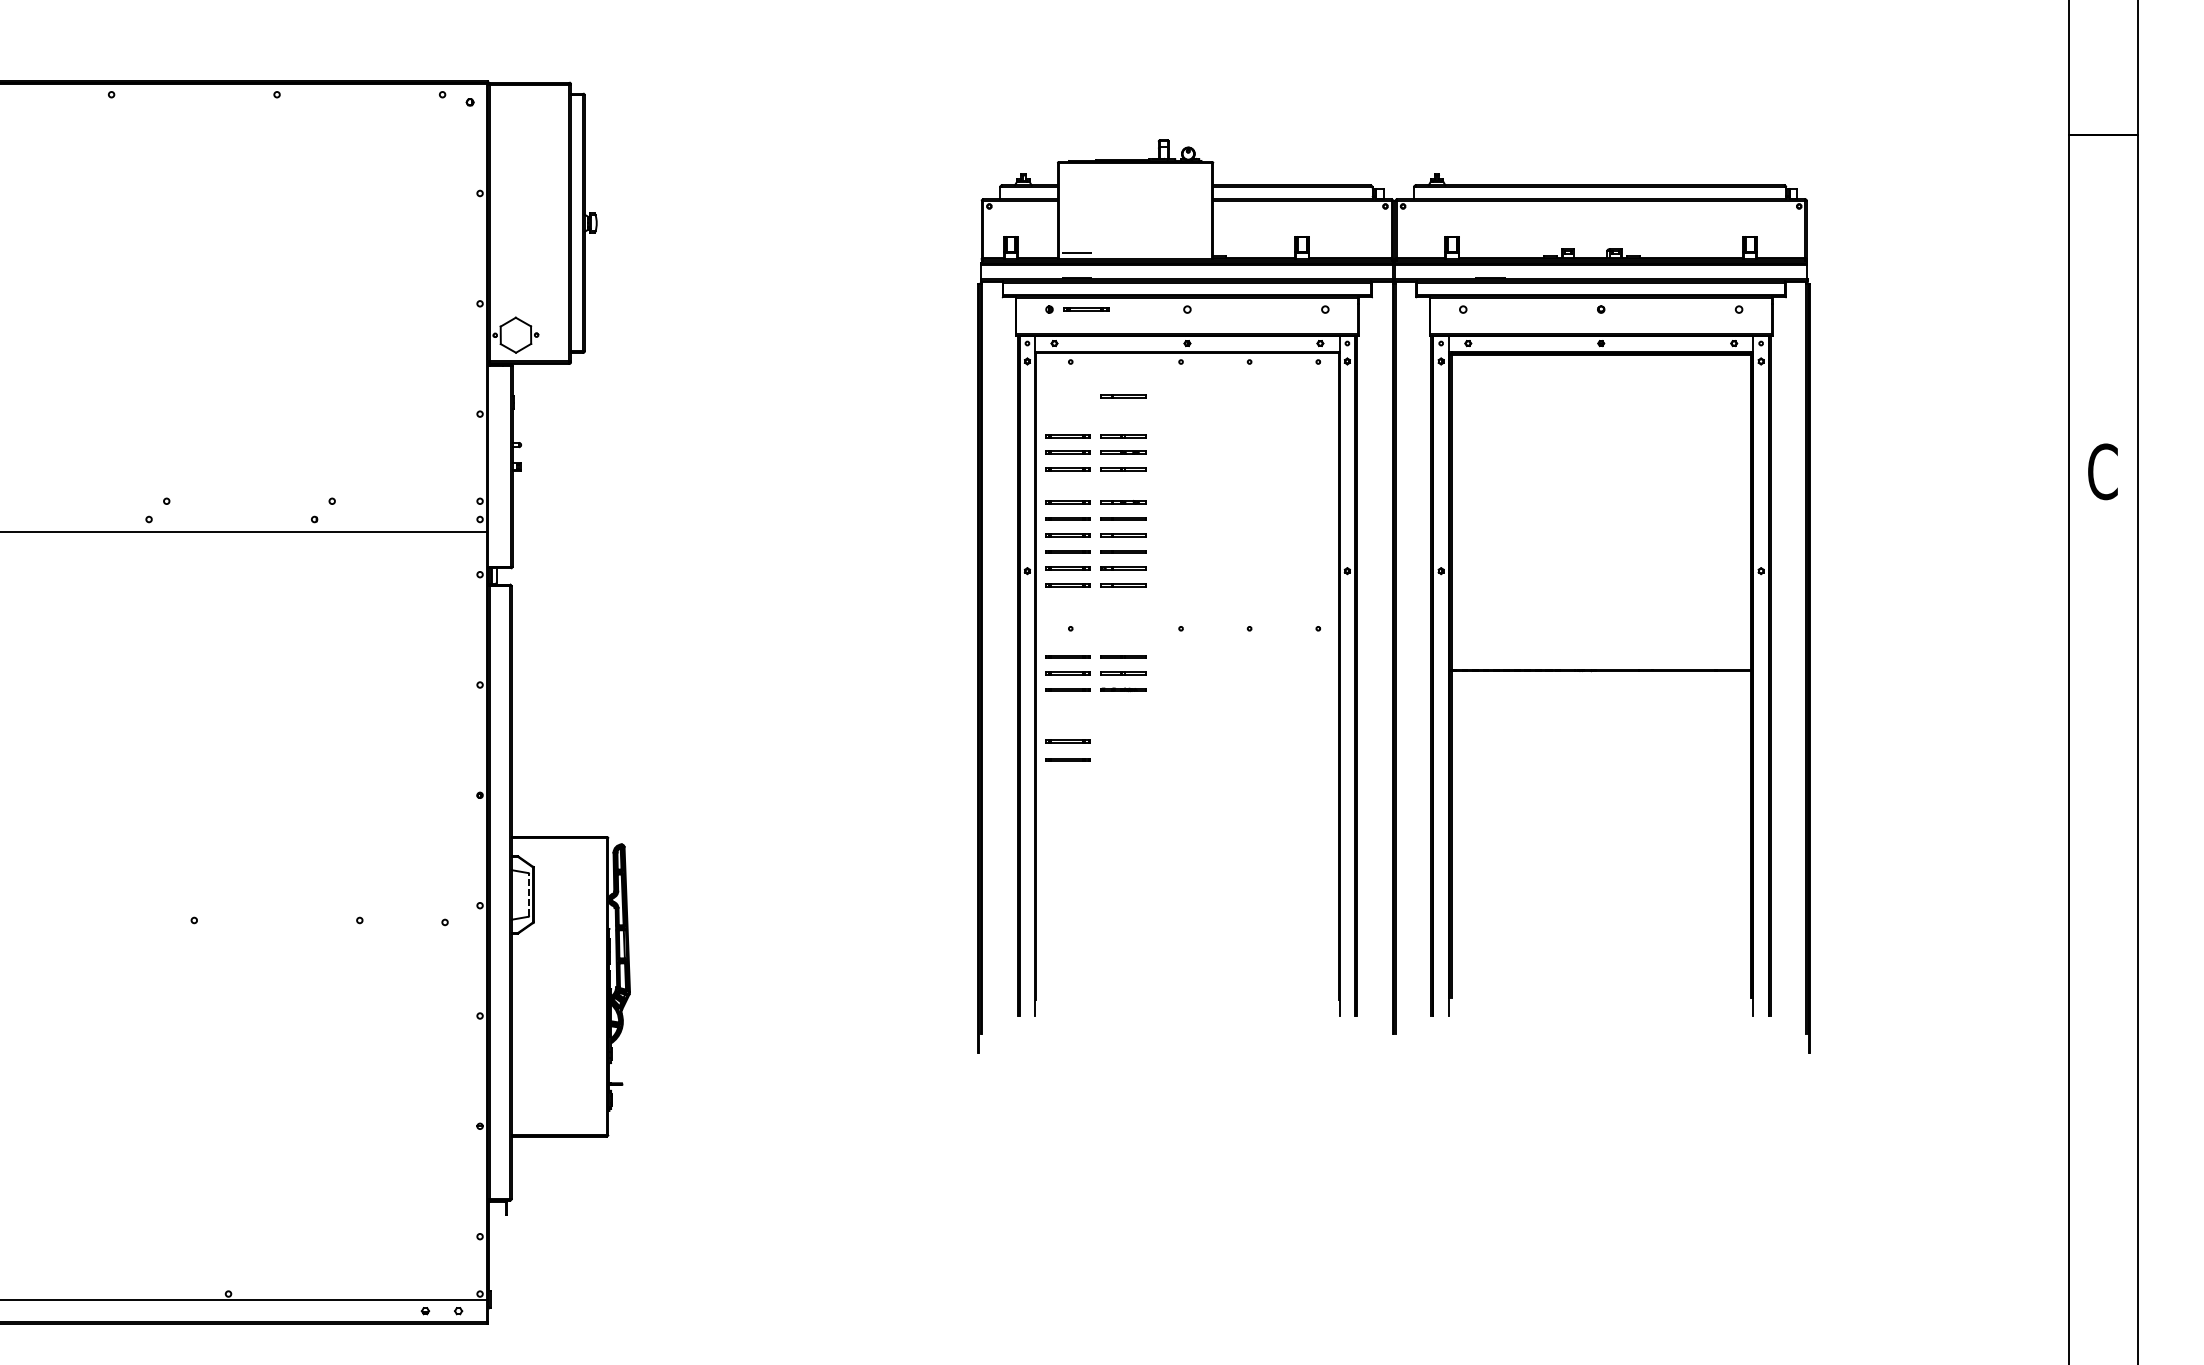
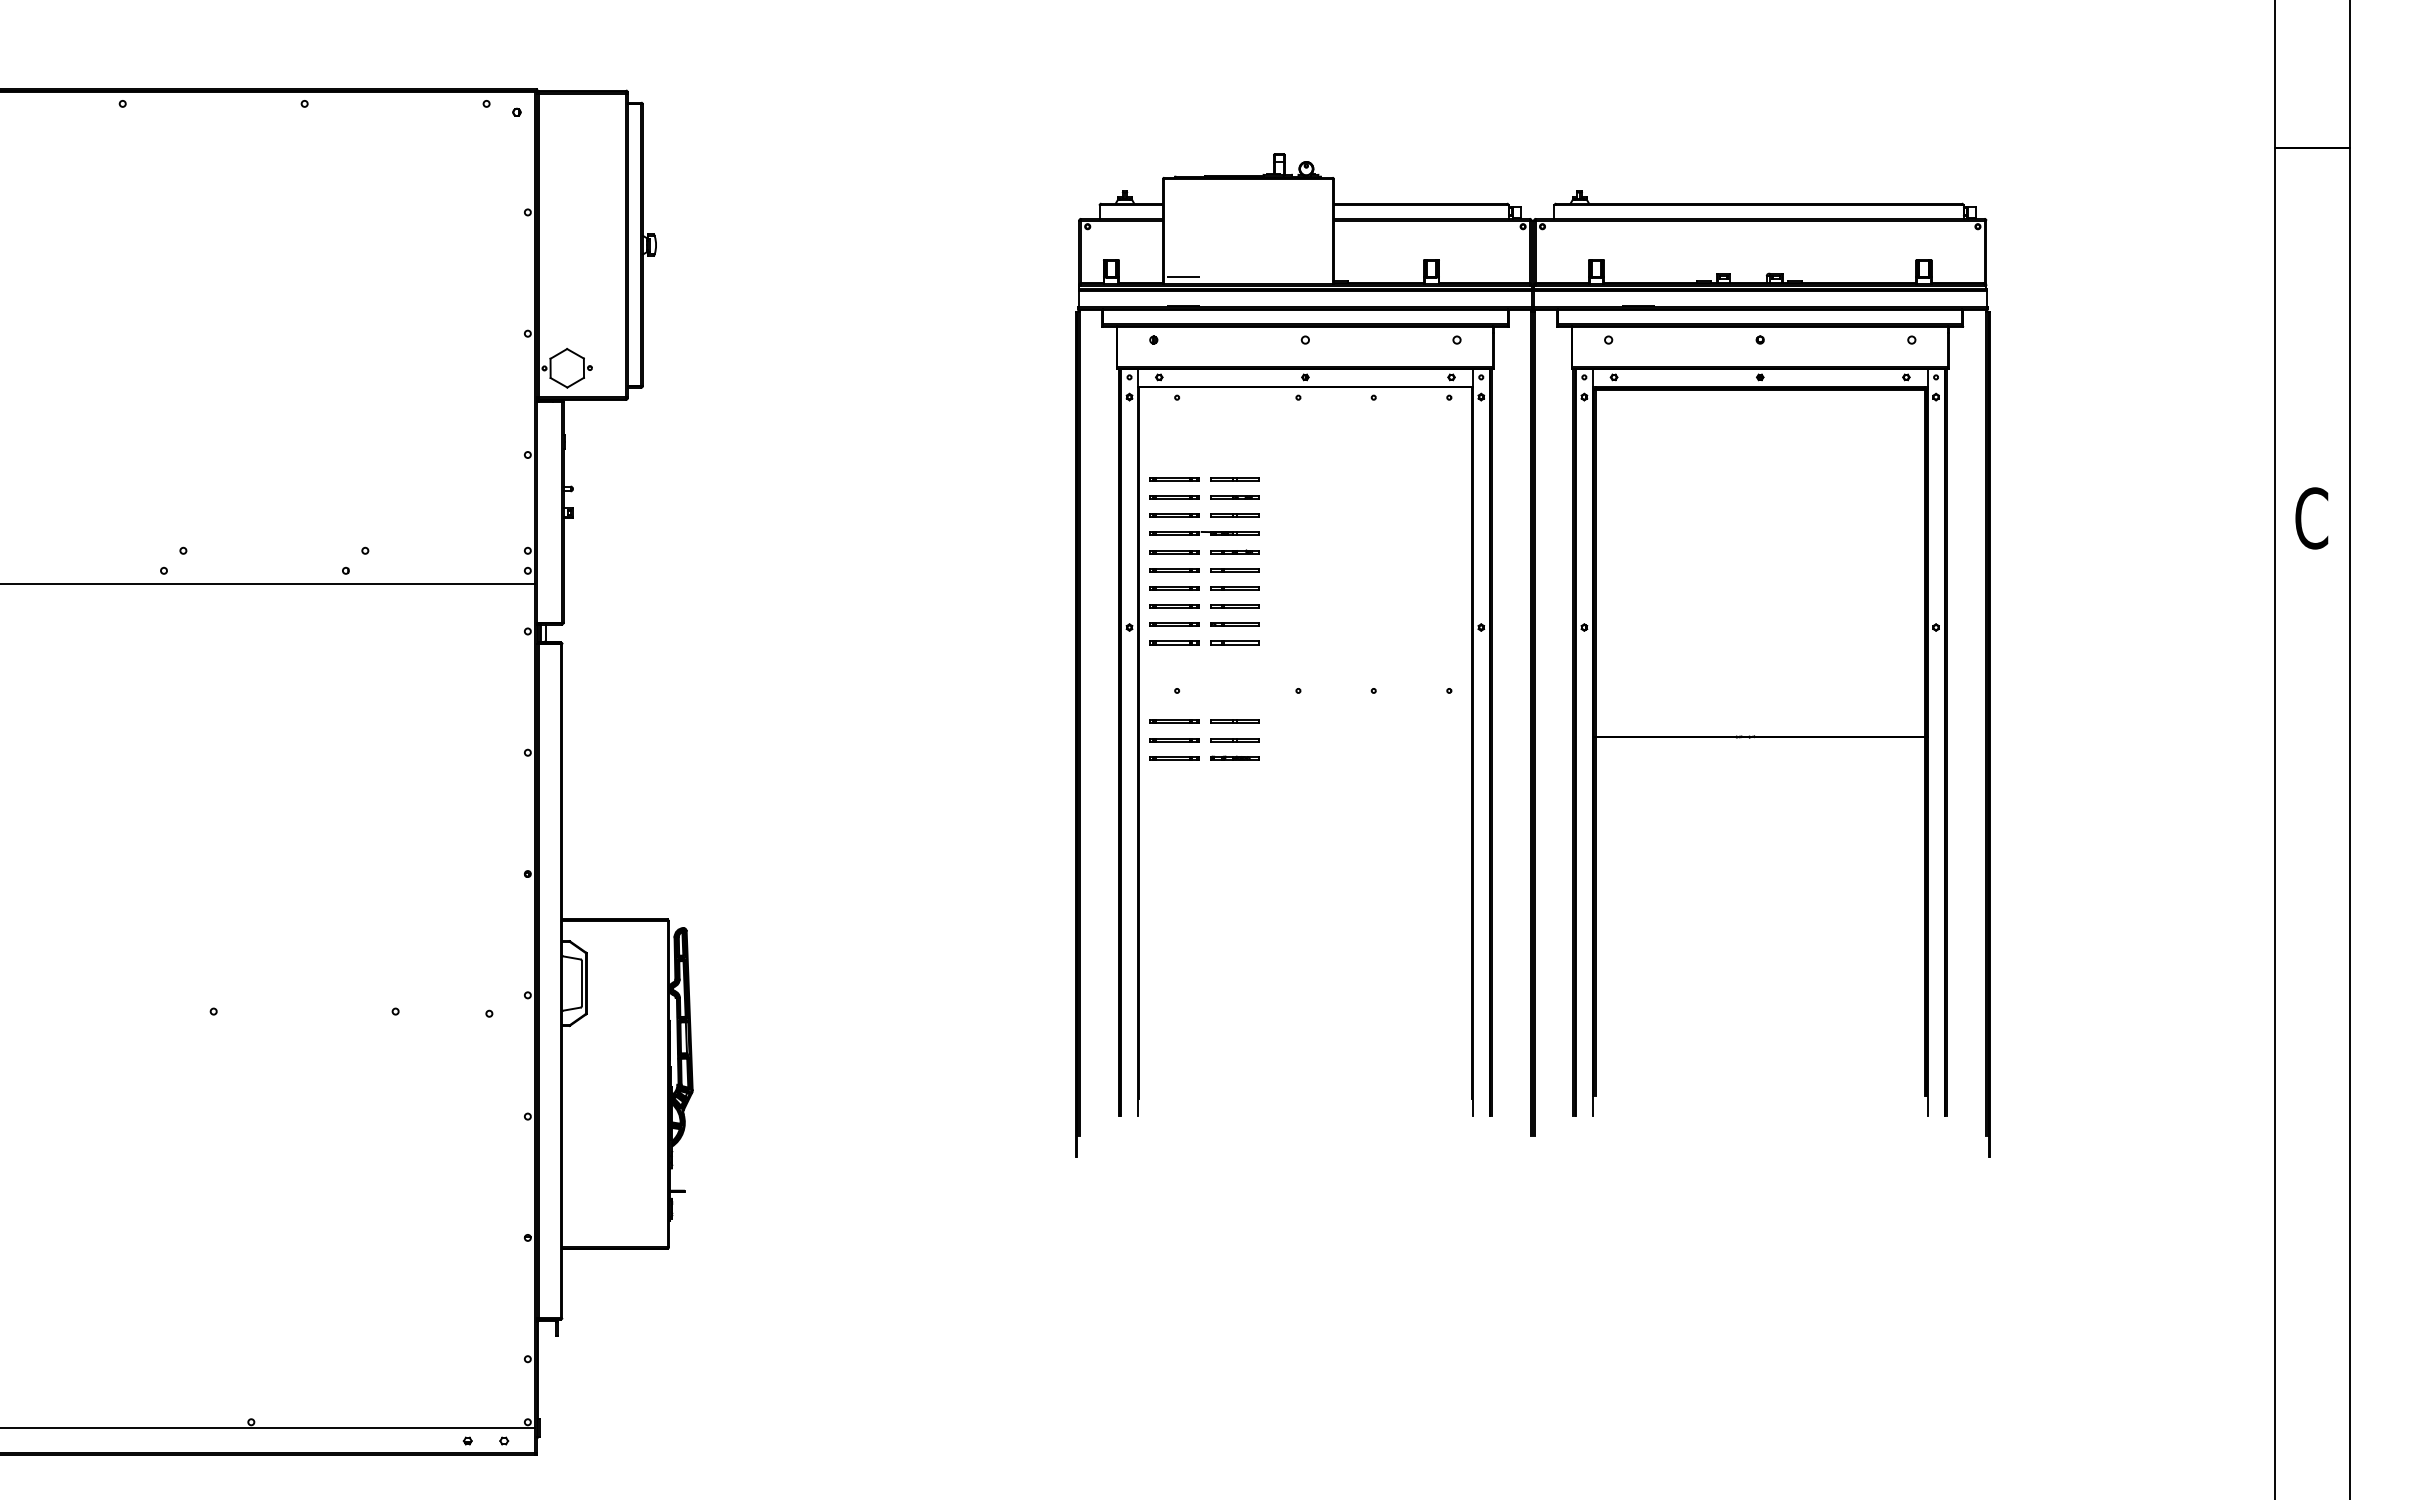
line: (1086, 309) -> (1194, 339), removed
line: (1122, 395) -> (1234, 434), removed
line: (1095, 484) -> (1204, 532), added
line: (1068, 740) -> (1174, 813), removed
line: (1068, 759) -> (1174, 834), removed
line: (528, 894) -> (581, 983), dashed -> solid

